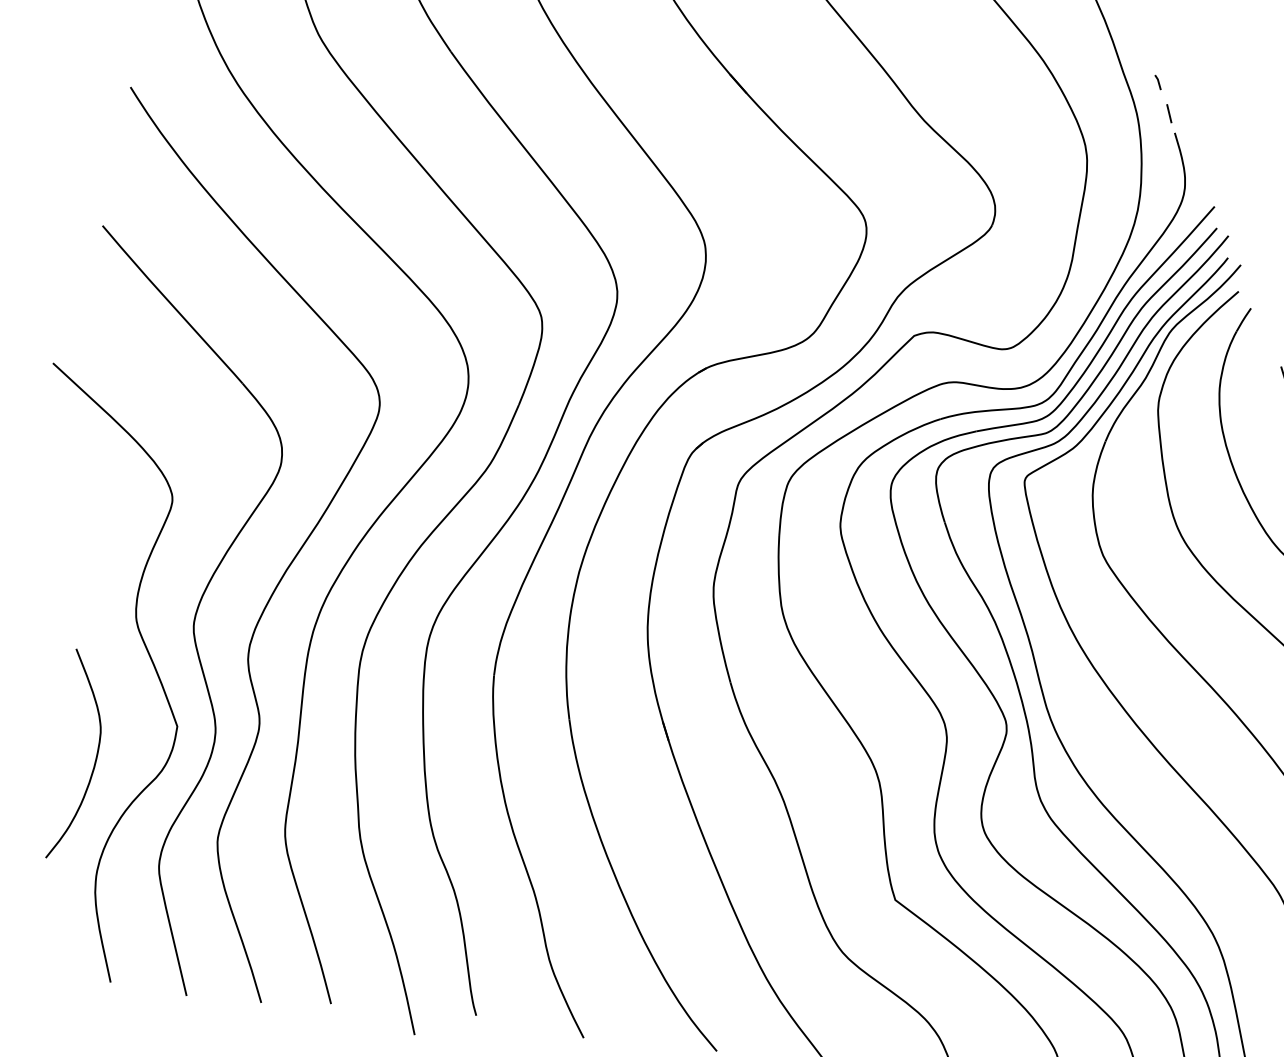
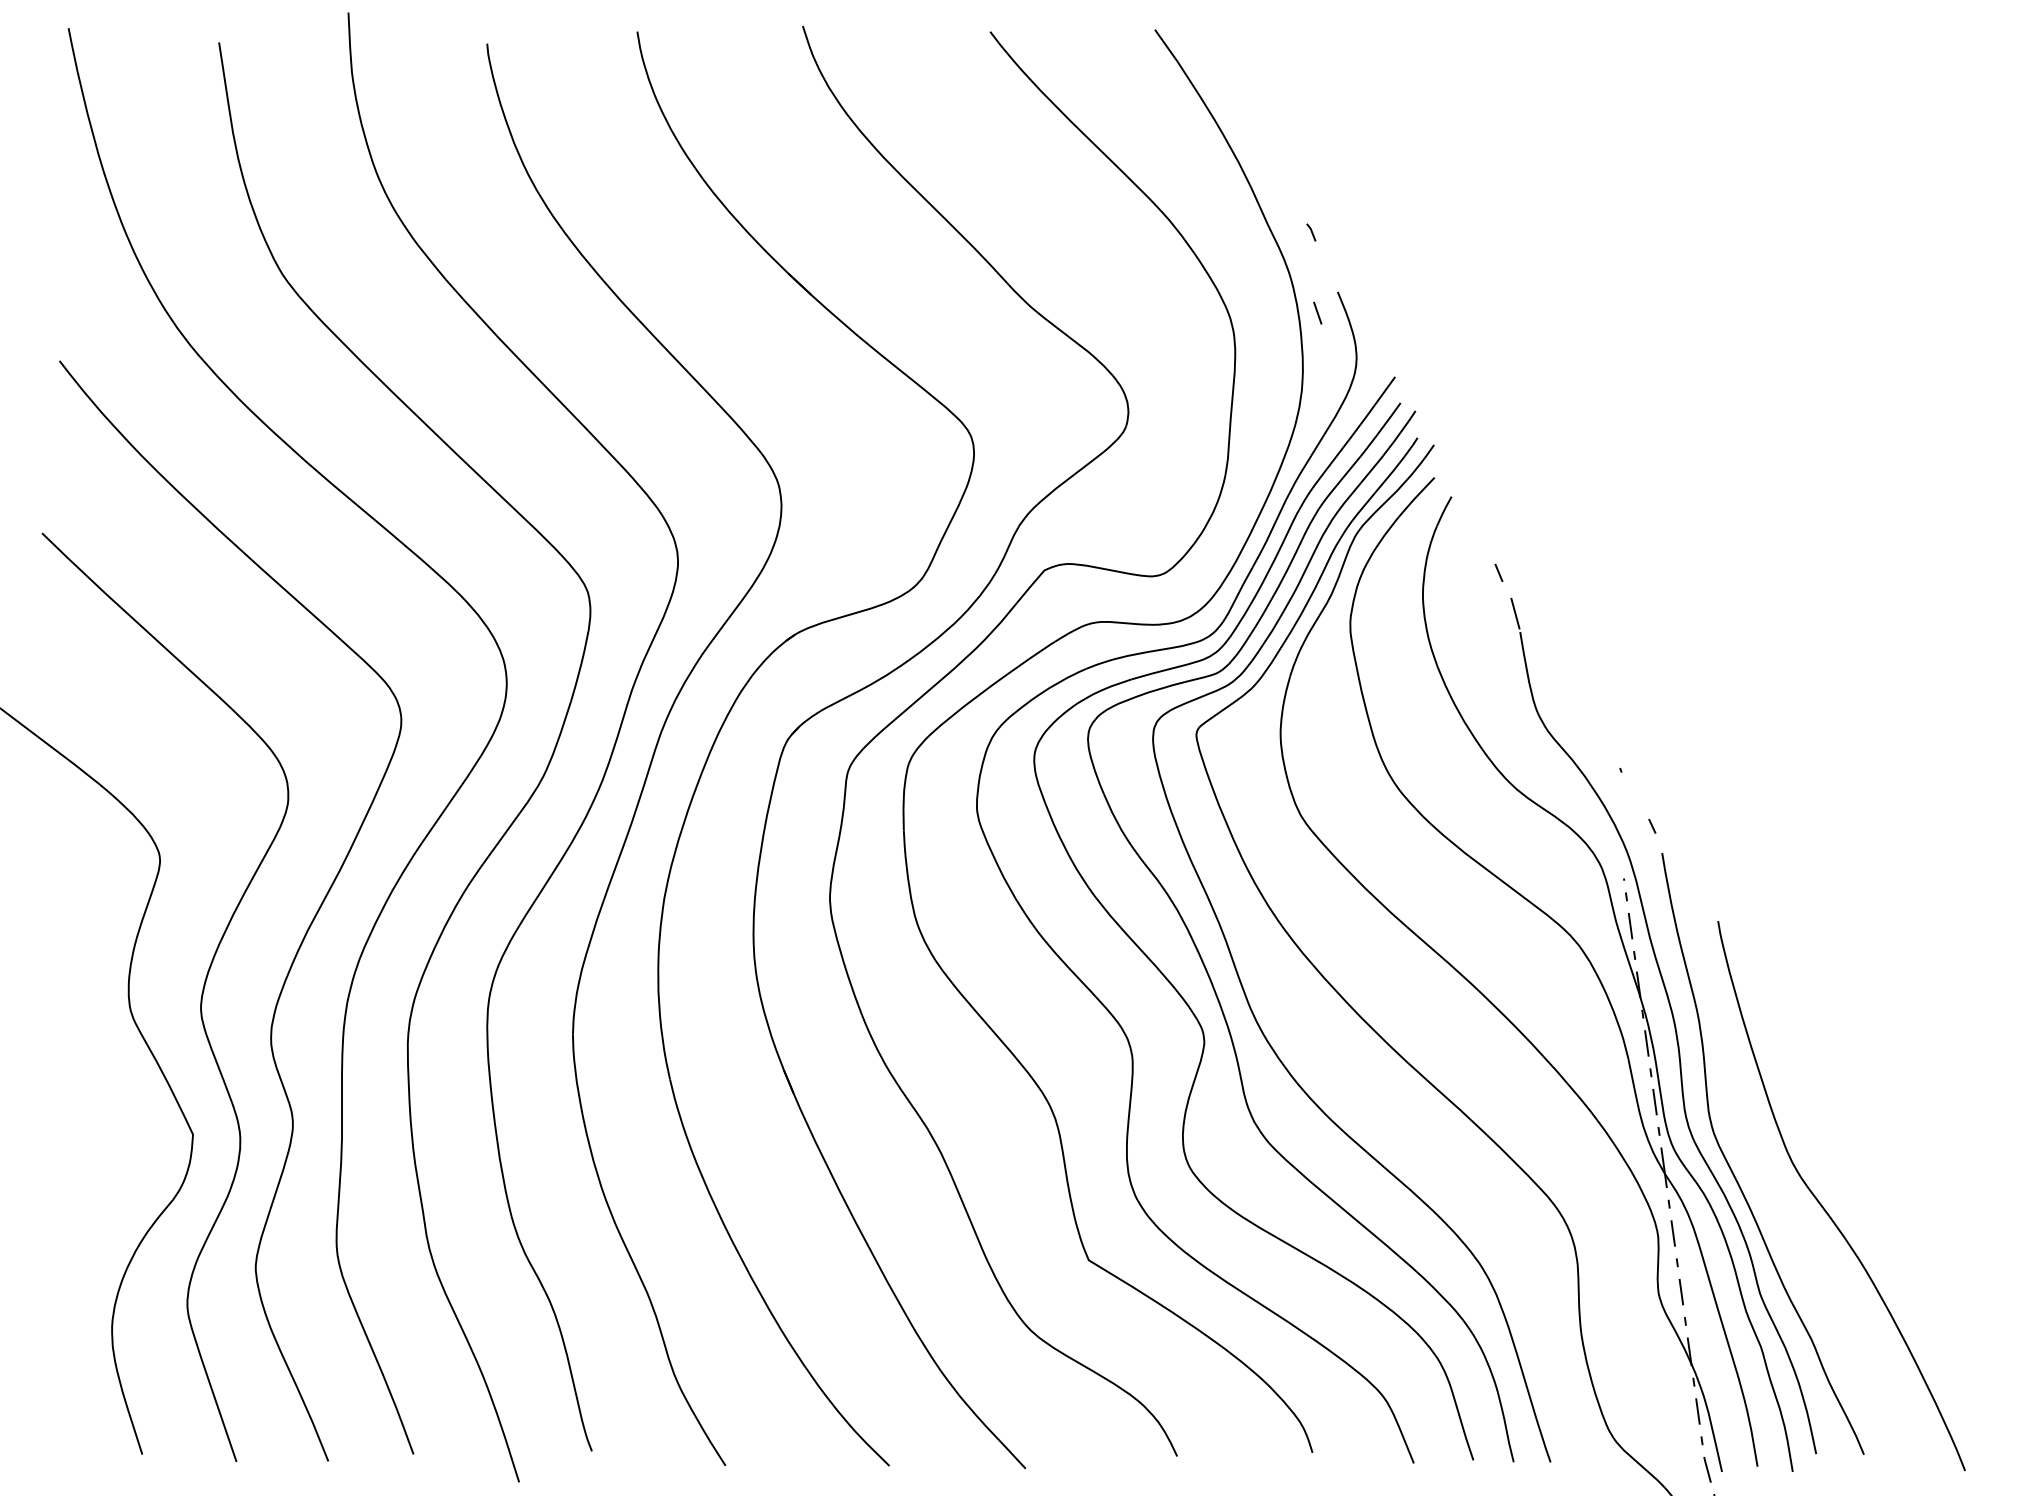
line: (1169, 113) -> (1317, 312), moved
curve: (96, 756) -> (97, 1180), removed

